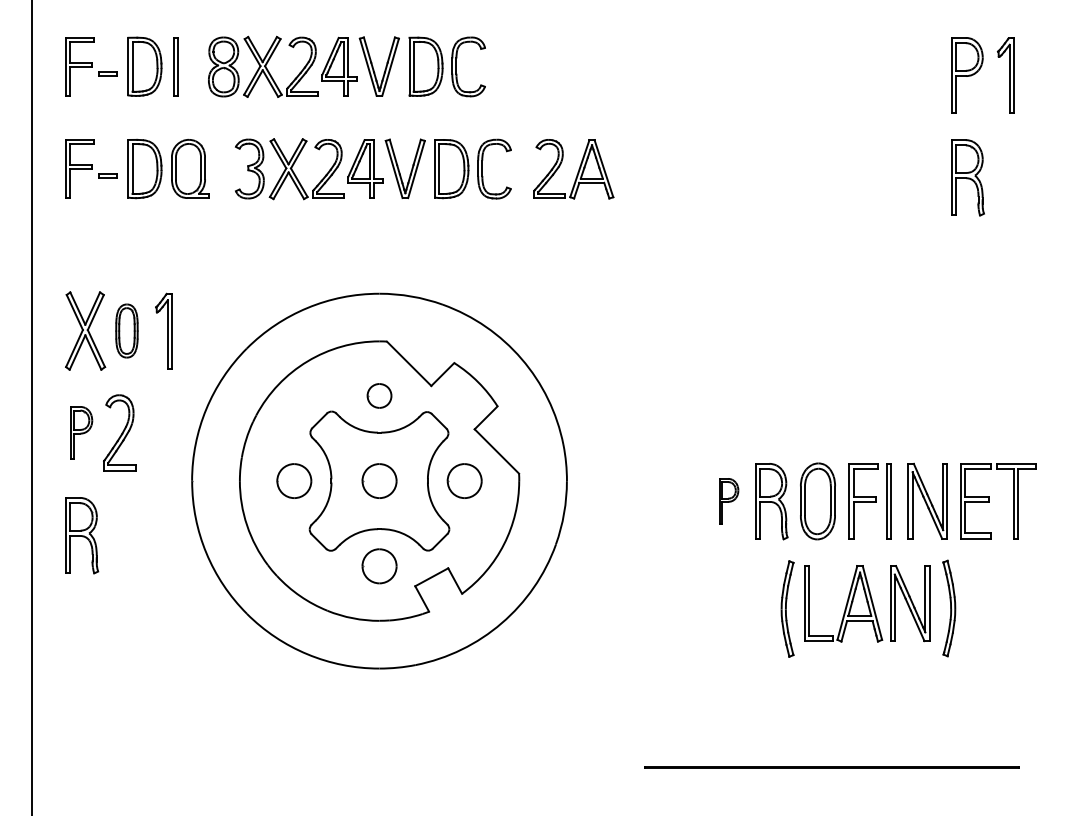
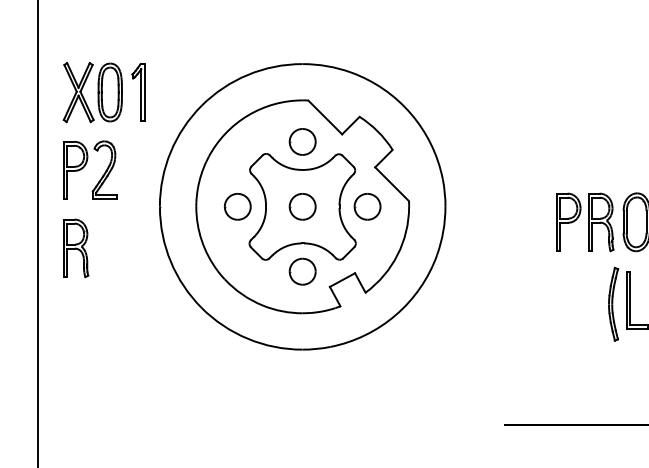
part: (126, 330) -> (109, 92), size x1.43
part: (379, 395) -> (302, 141), size x1.43
part: (81, 432) -> (75, 169), size x1.43
part: (729, 501) -> (569, 222), size x1.67

